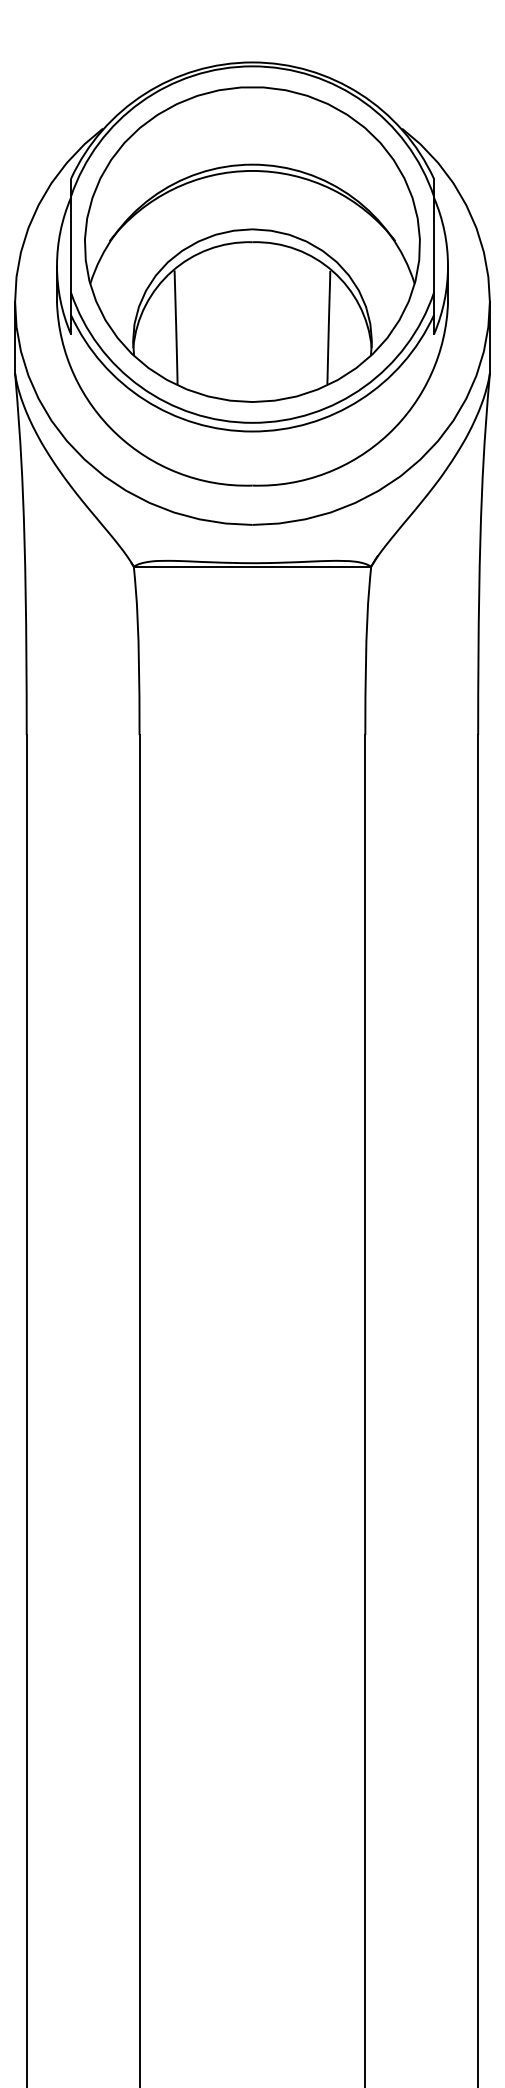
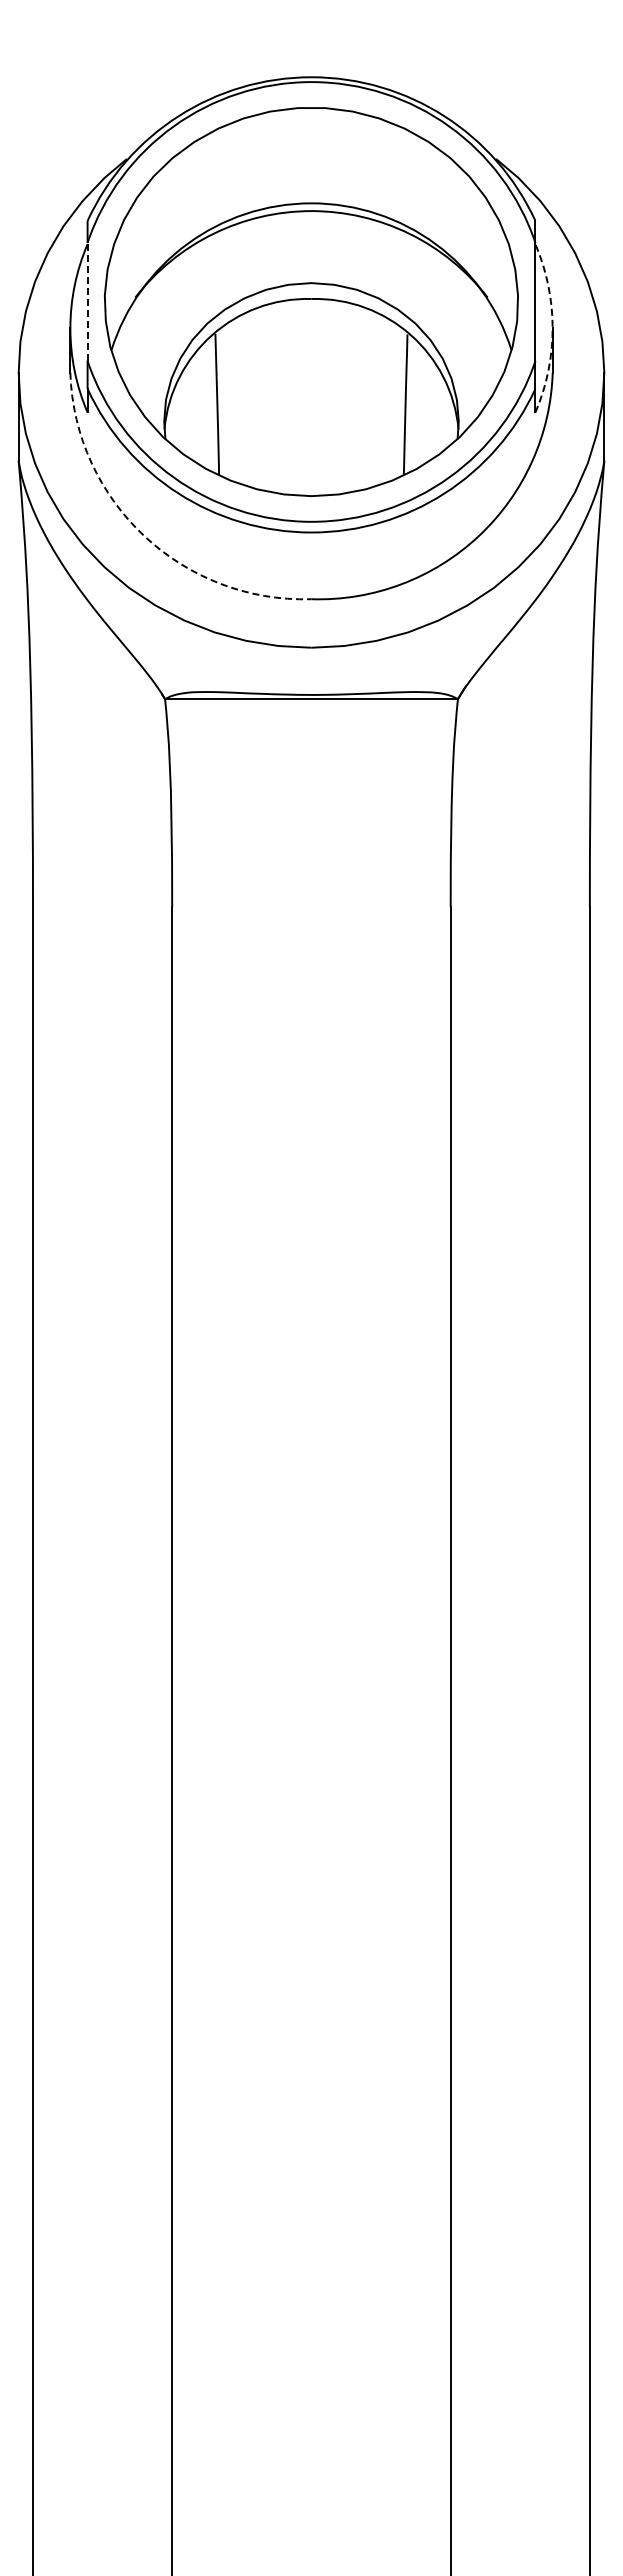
line: (70, 244) -> (87, 301), solid -> dashed
arc: (447, 266) -> (552, 328), solid -> dashed
arc: (117, 433) -> (144, 535), solid -> dashed

